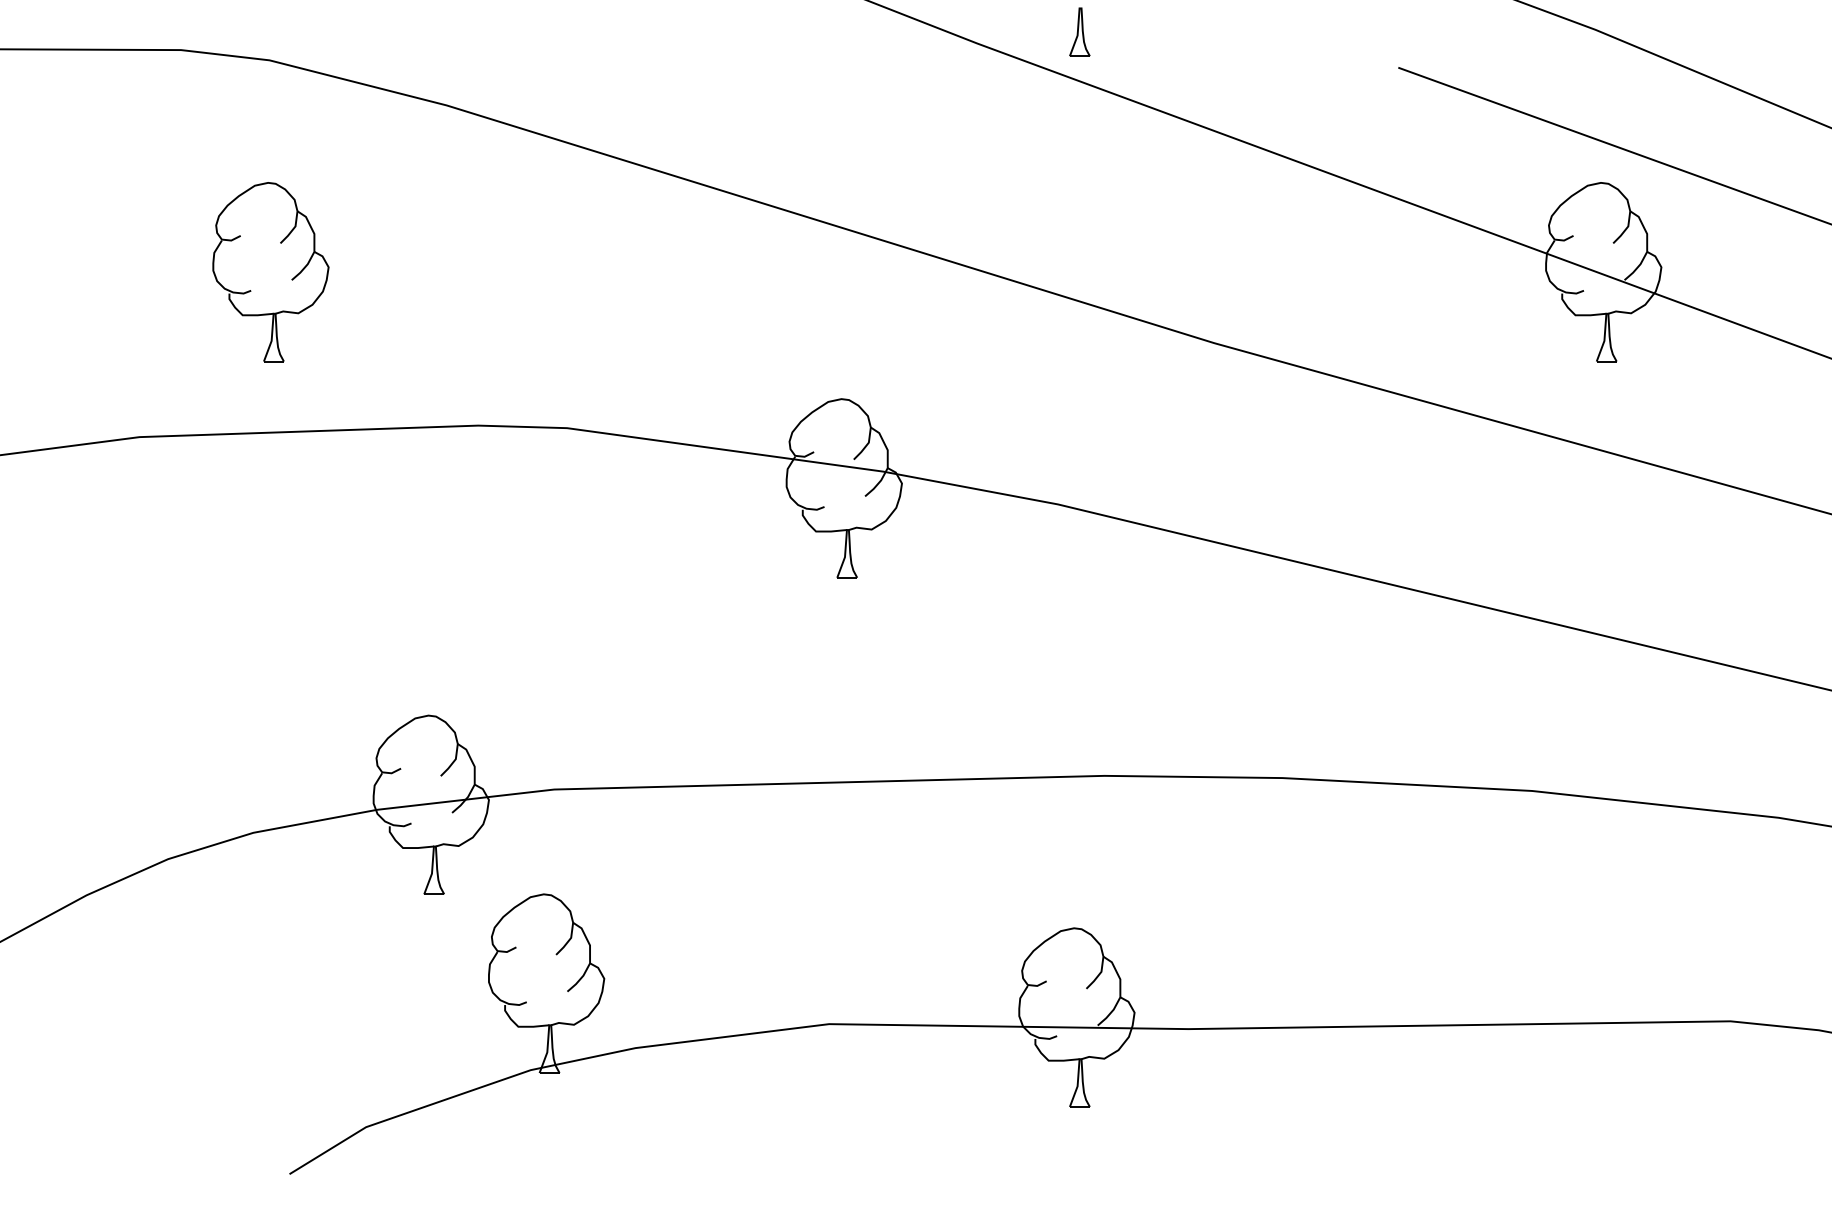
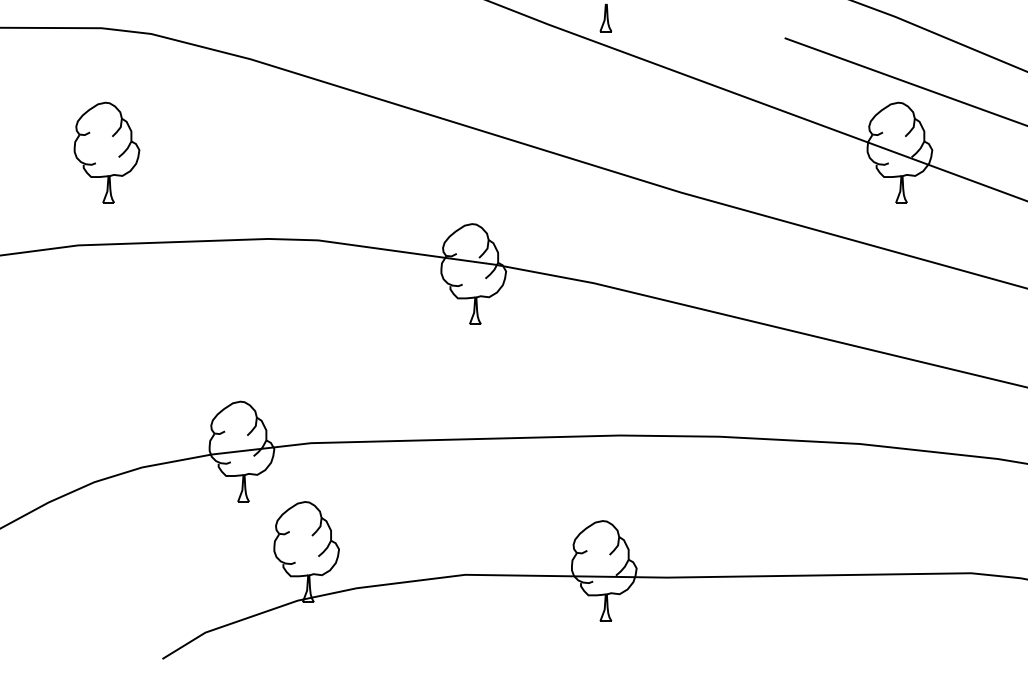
part: (270, 271) -> (106, 152), moved

